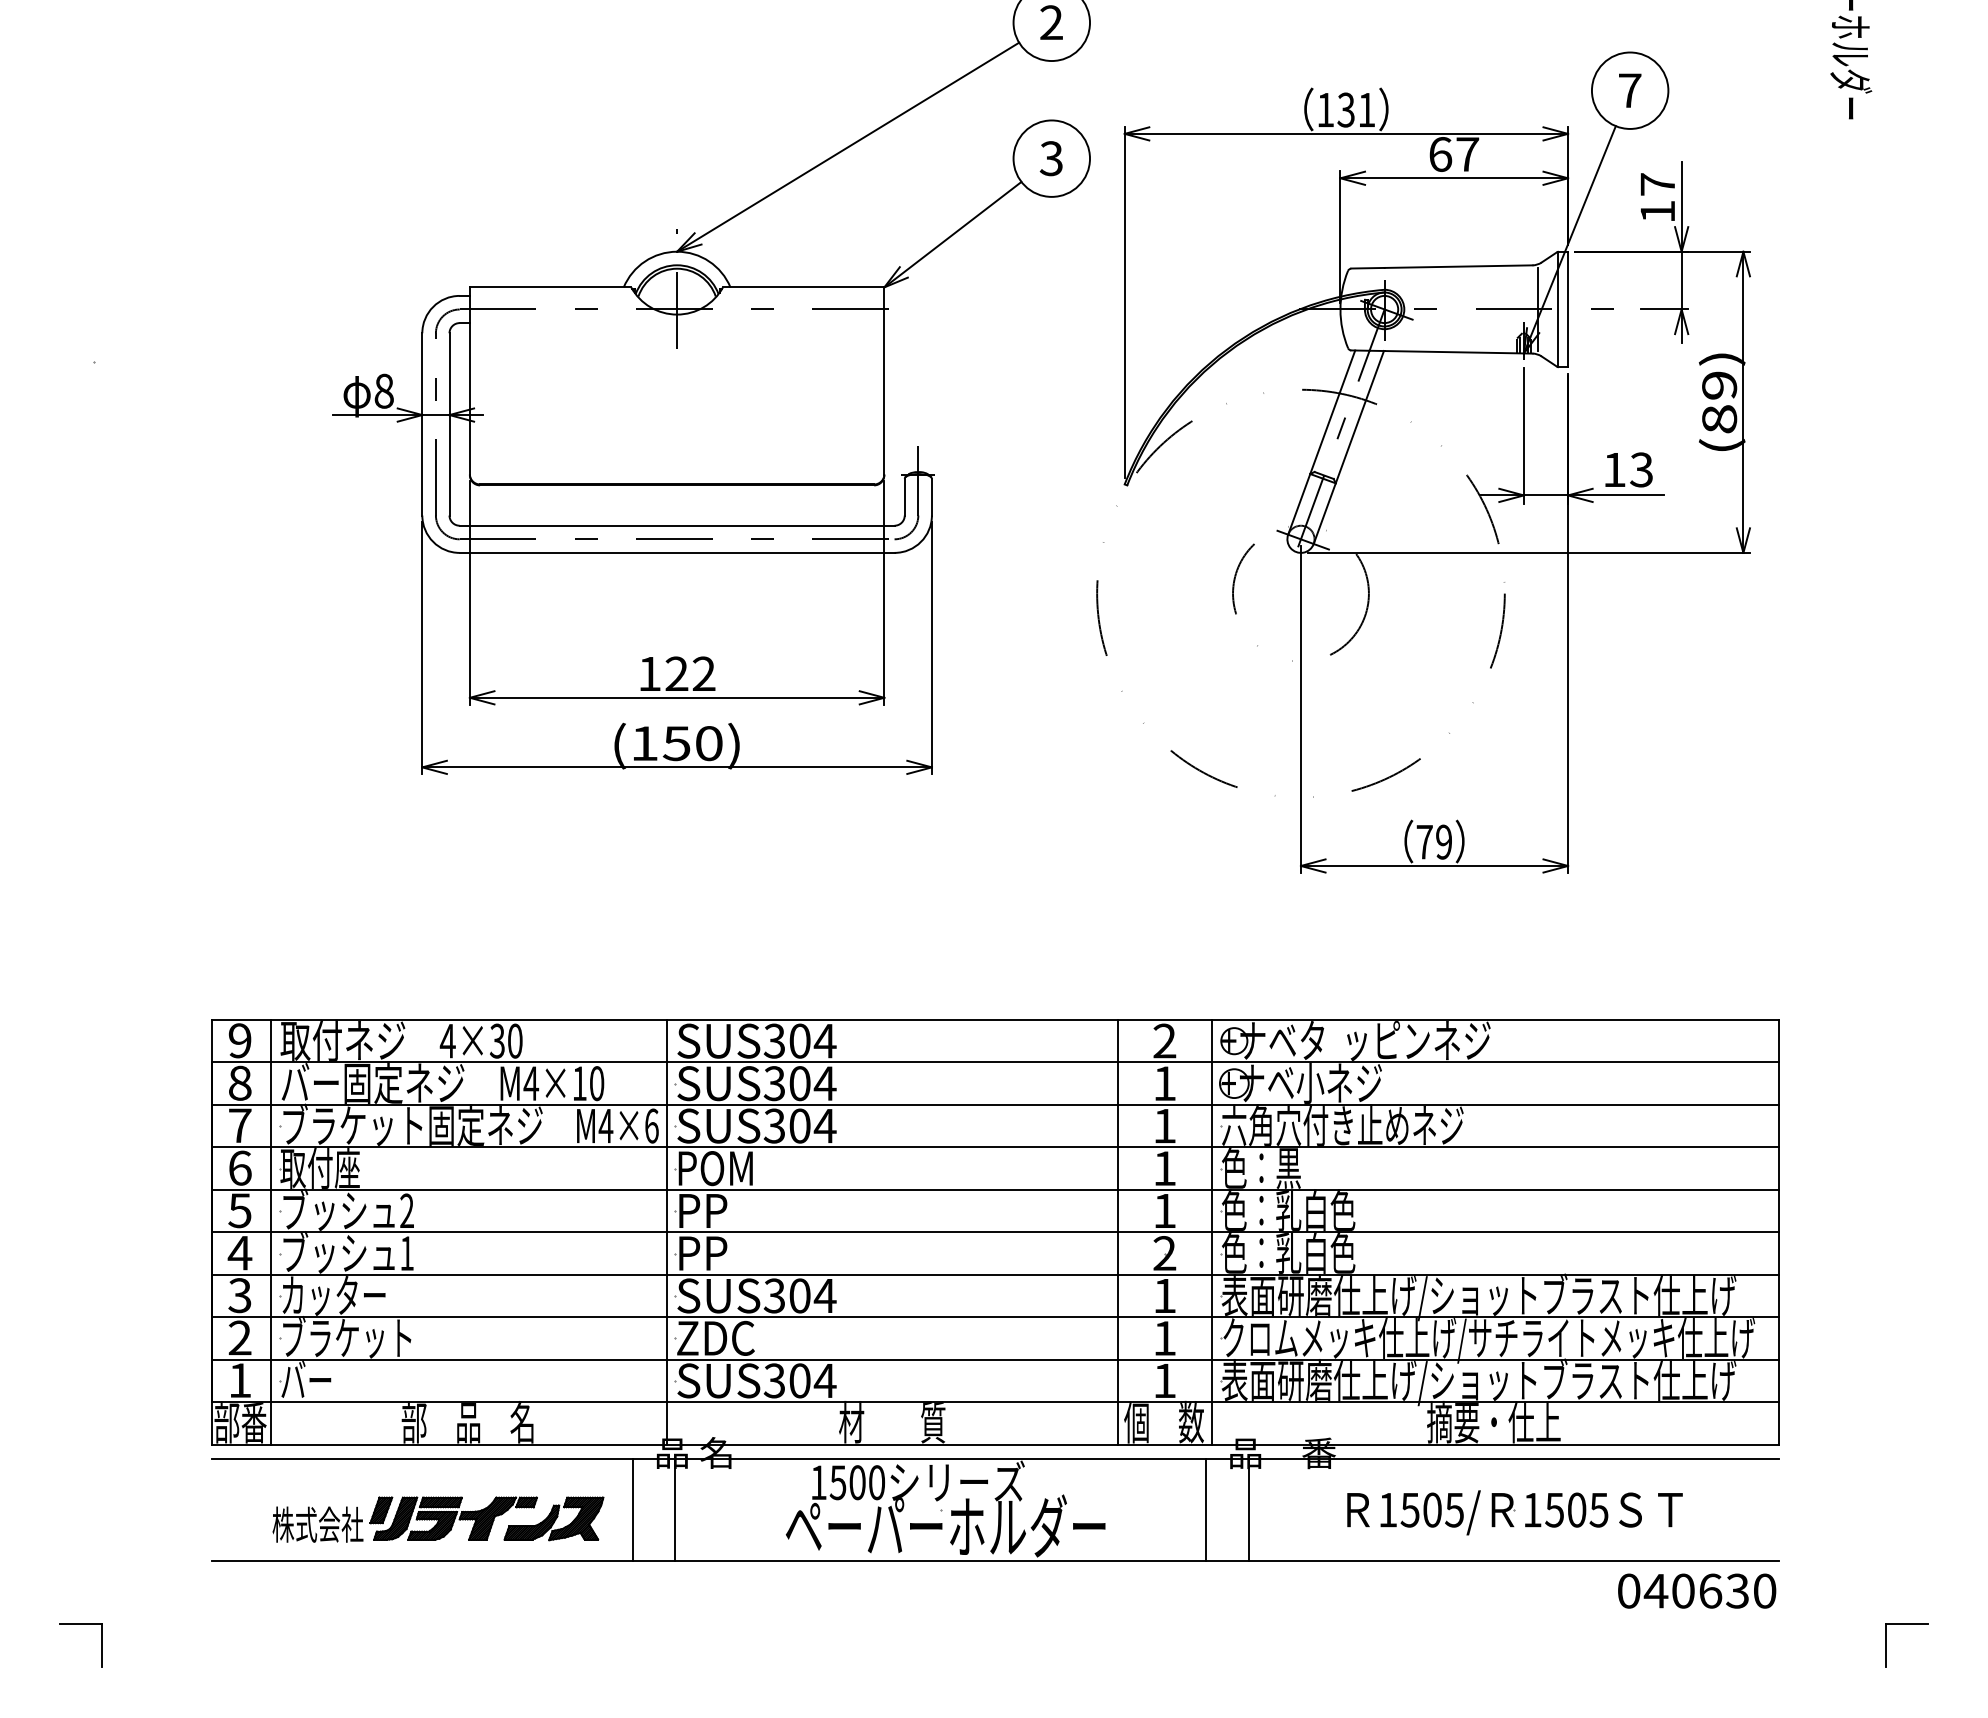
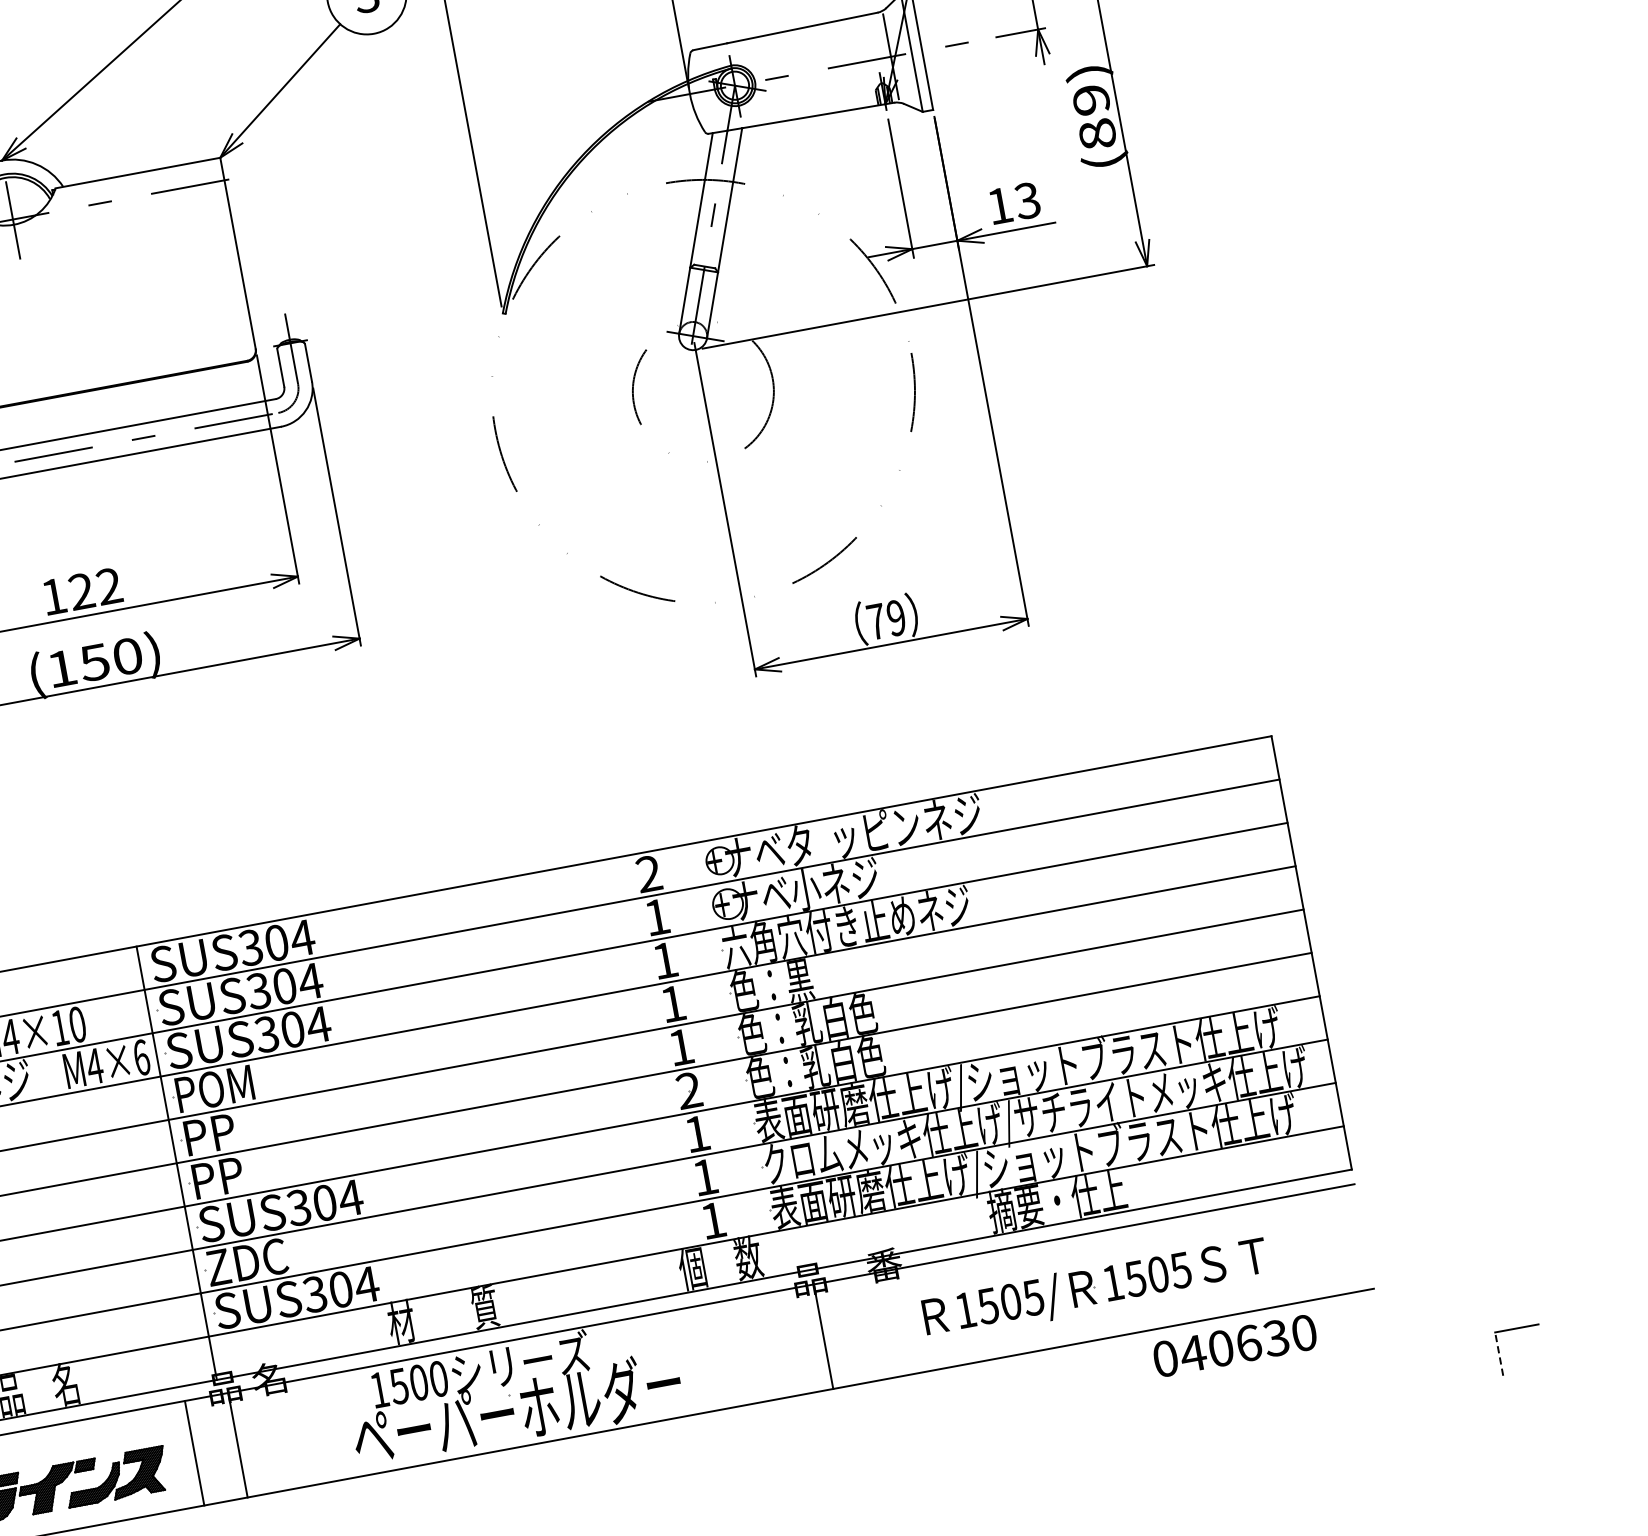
line: (1117, 1231) -> (636, 1077), removed
line: (1212, 1231) -> (733, 1059), removed
line: (1206, 1509) -> (780, 1344), removed
text: (1697, 1590) -> (1235, 1345), moved
line: (1885, 1644) -> (1498, 1353), solid -> dashed

